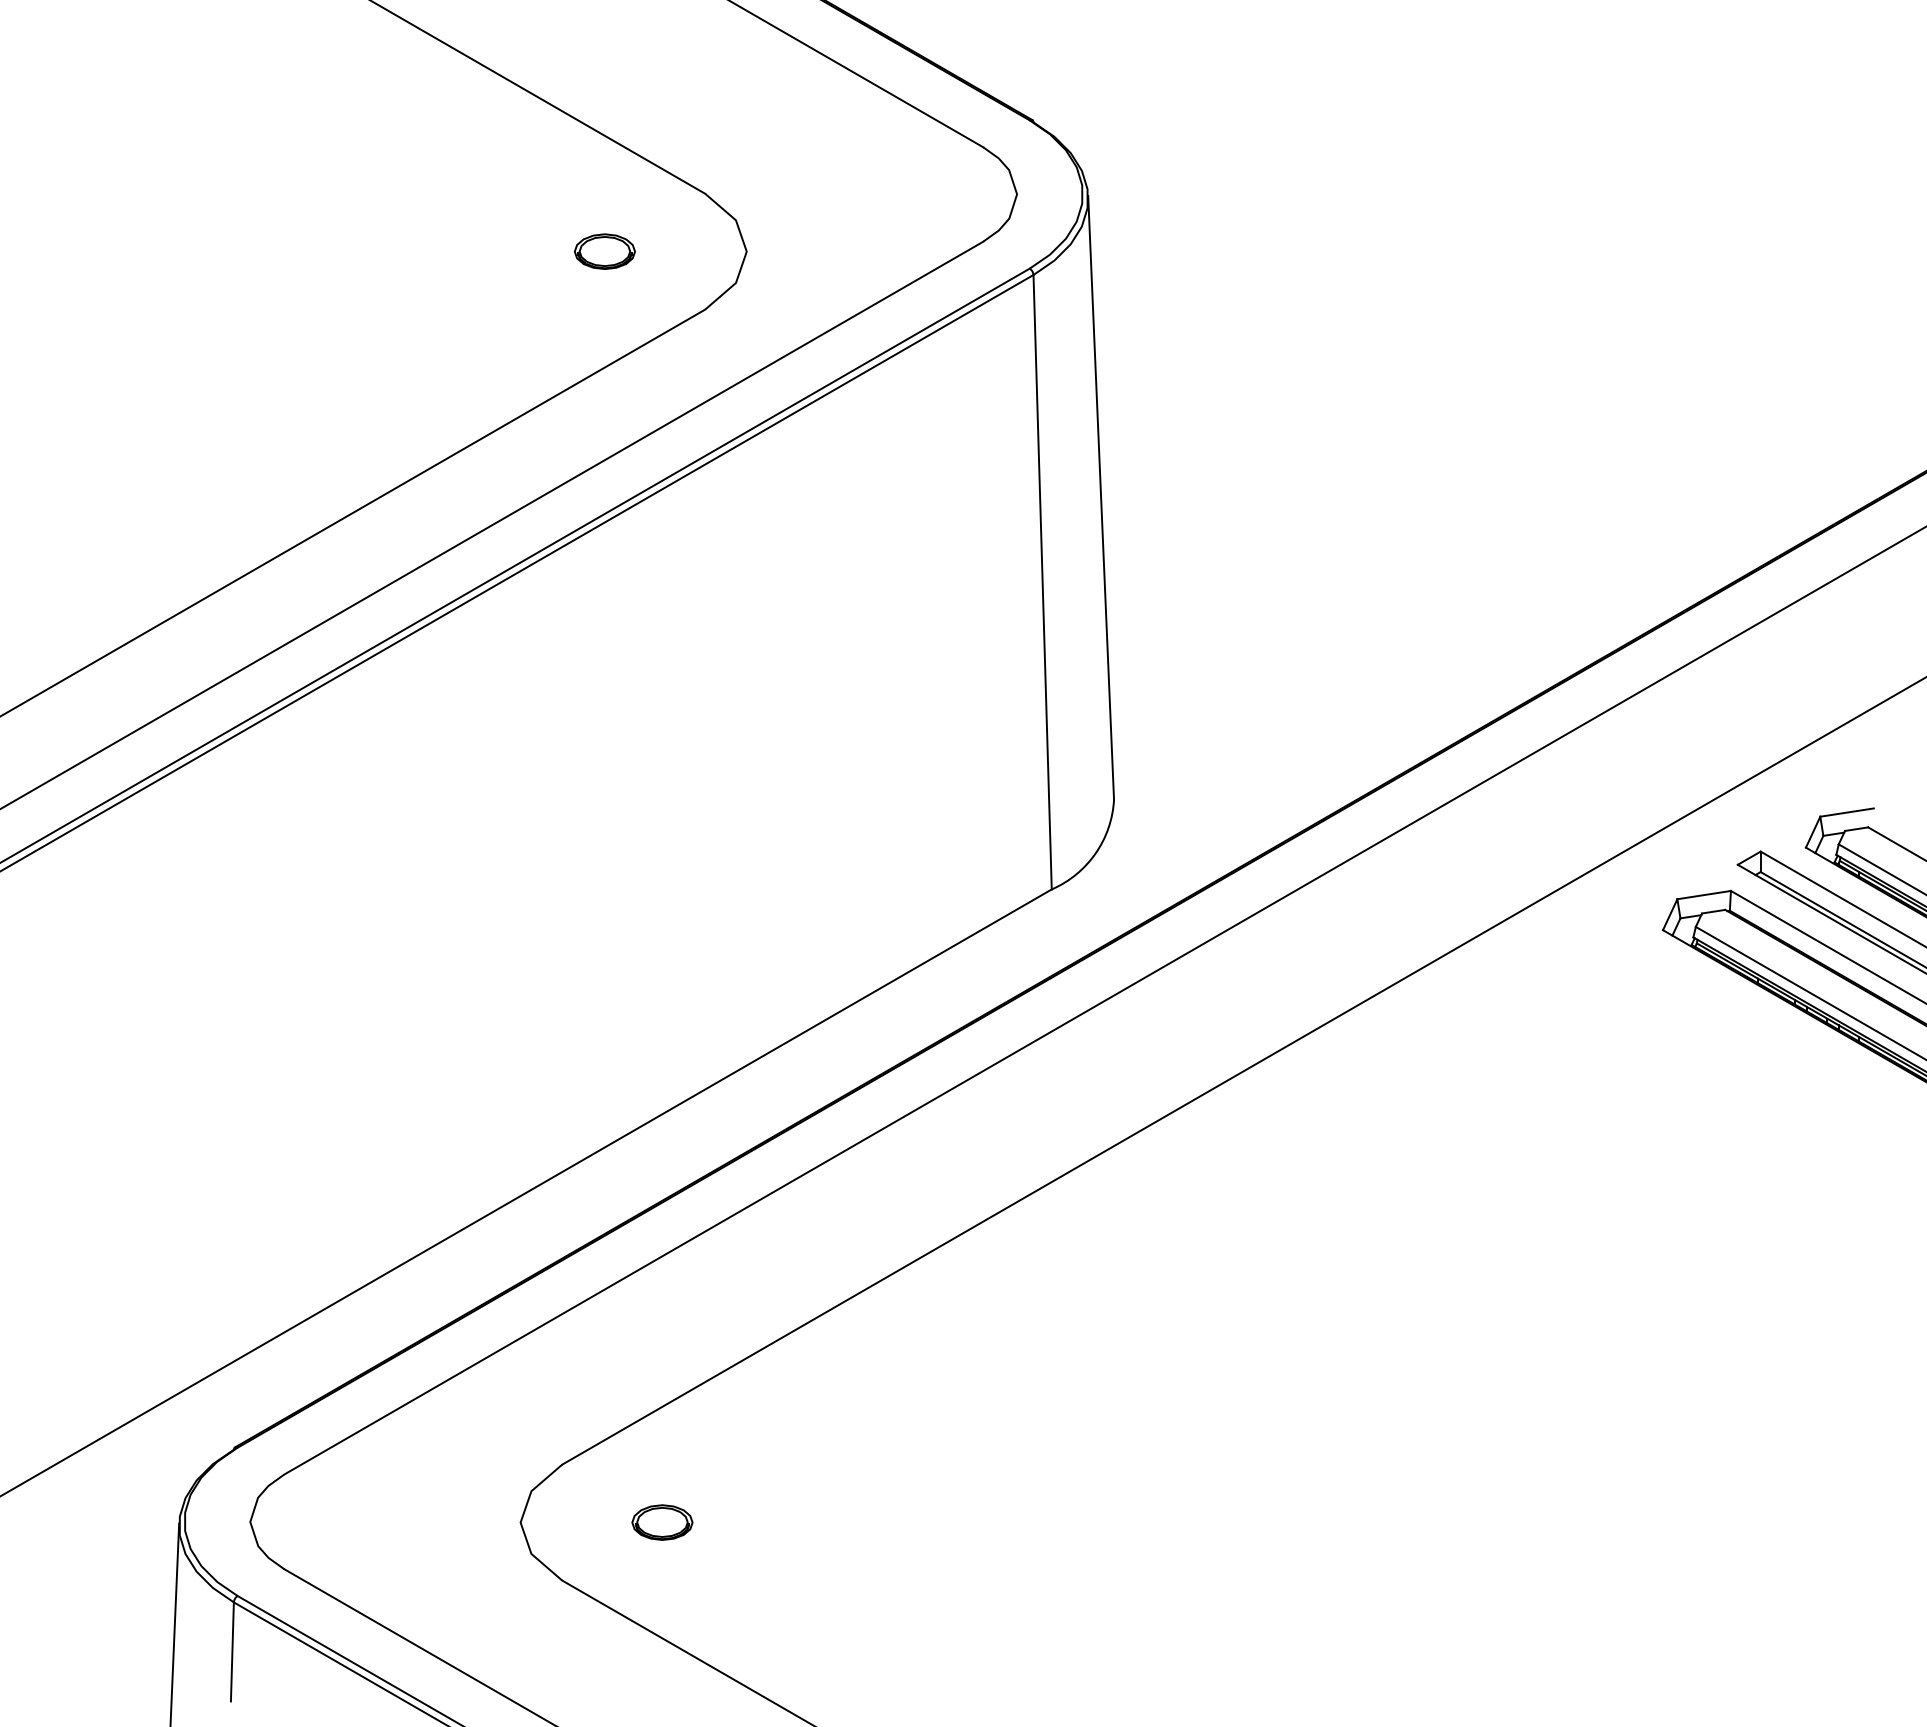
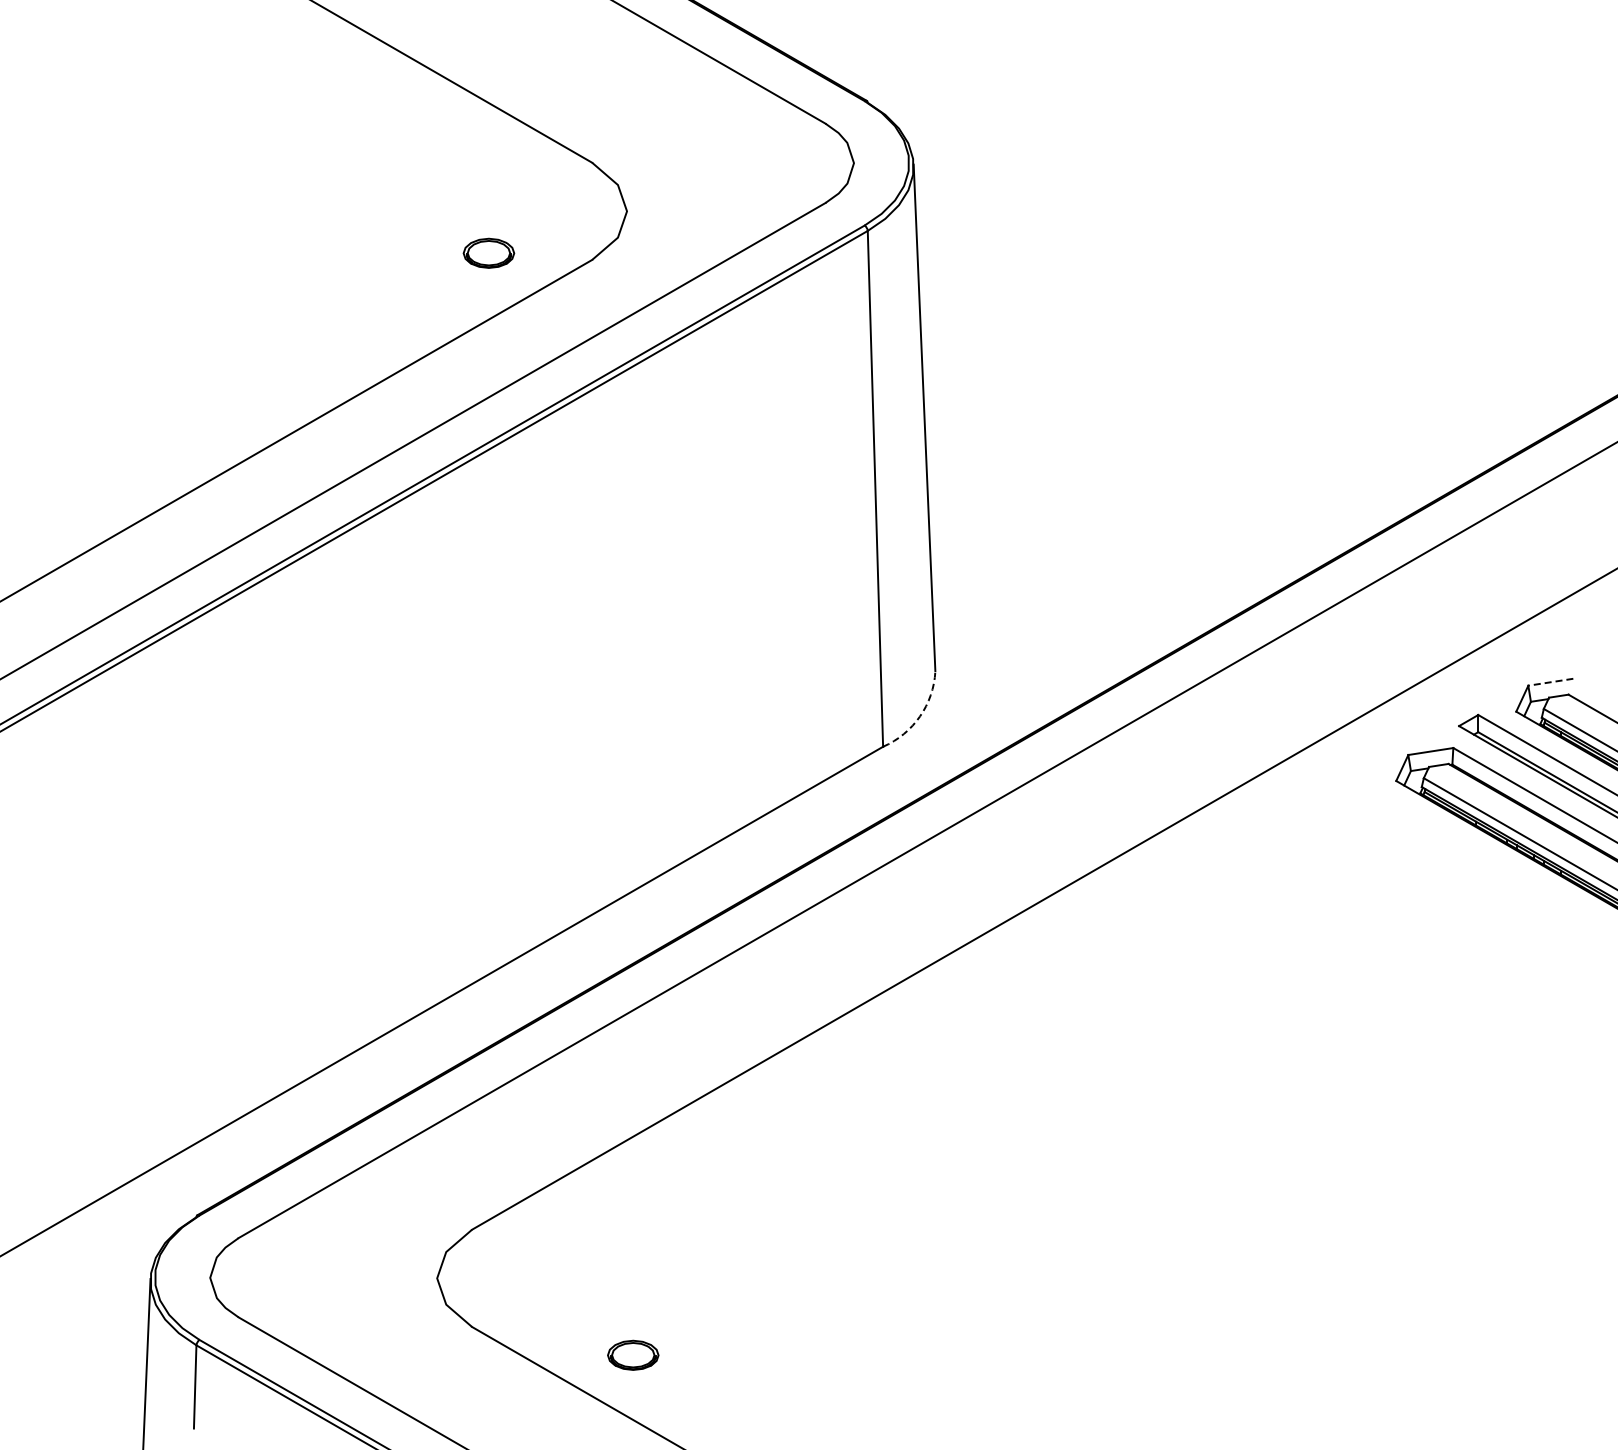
part: (604, 250) -> (488, 252), moved
line: (1846, 812) -> (1550, 682), solid -> dashed
arc: (1096, 853) -> (920, 716), solid -> dashed
part: (662, 1521) -> (633, 1354), moved

